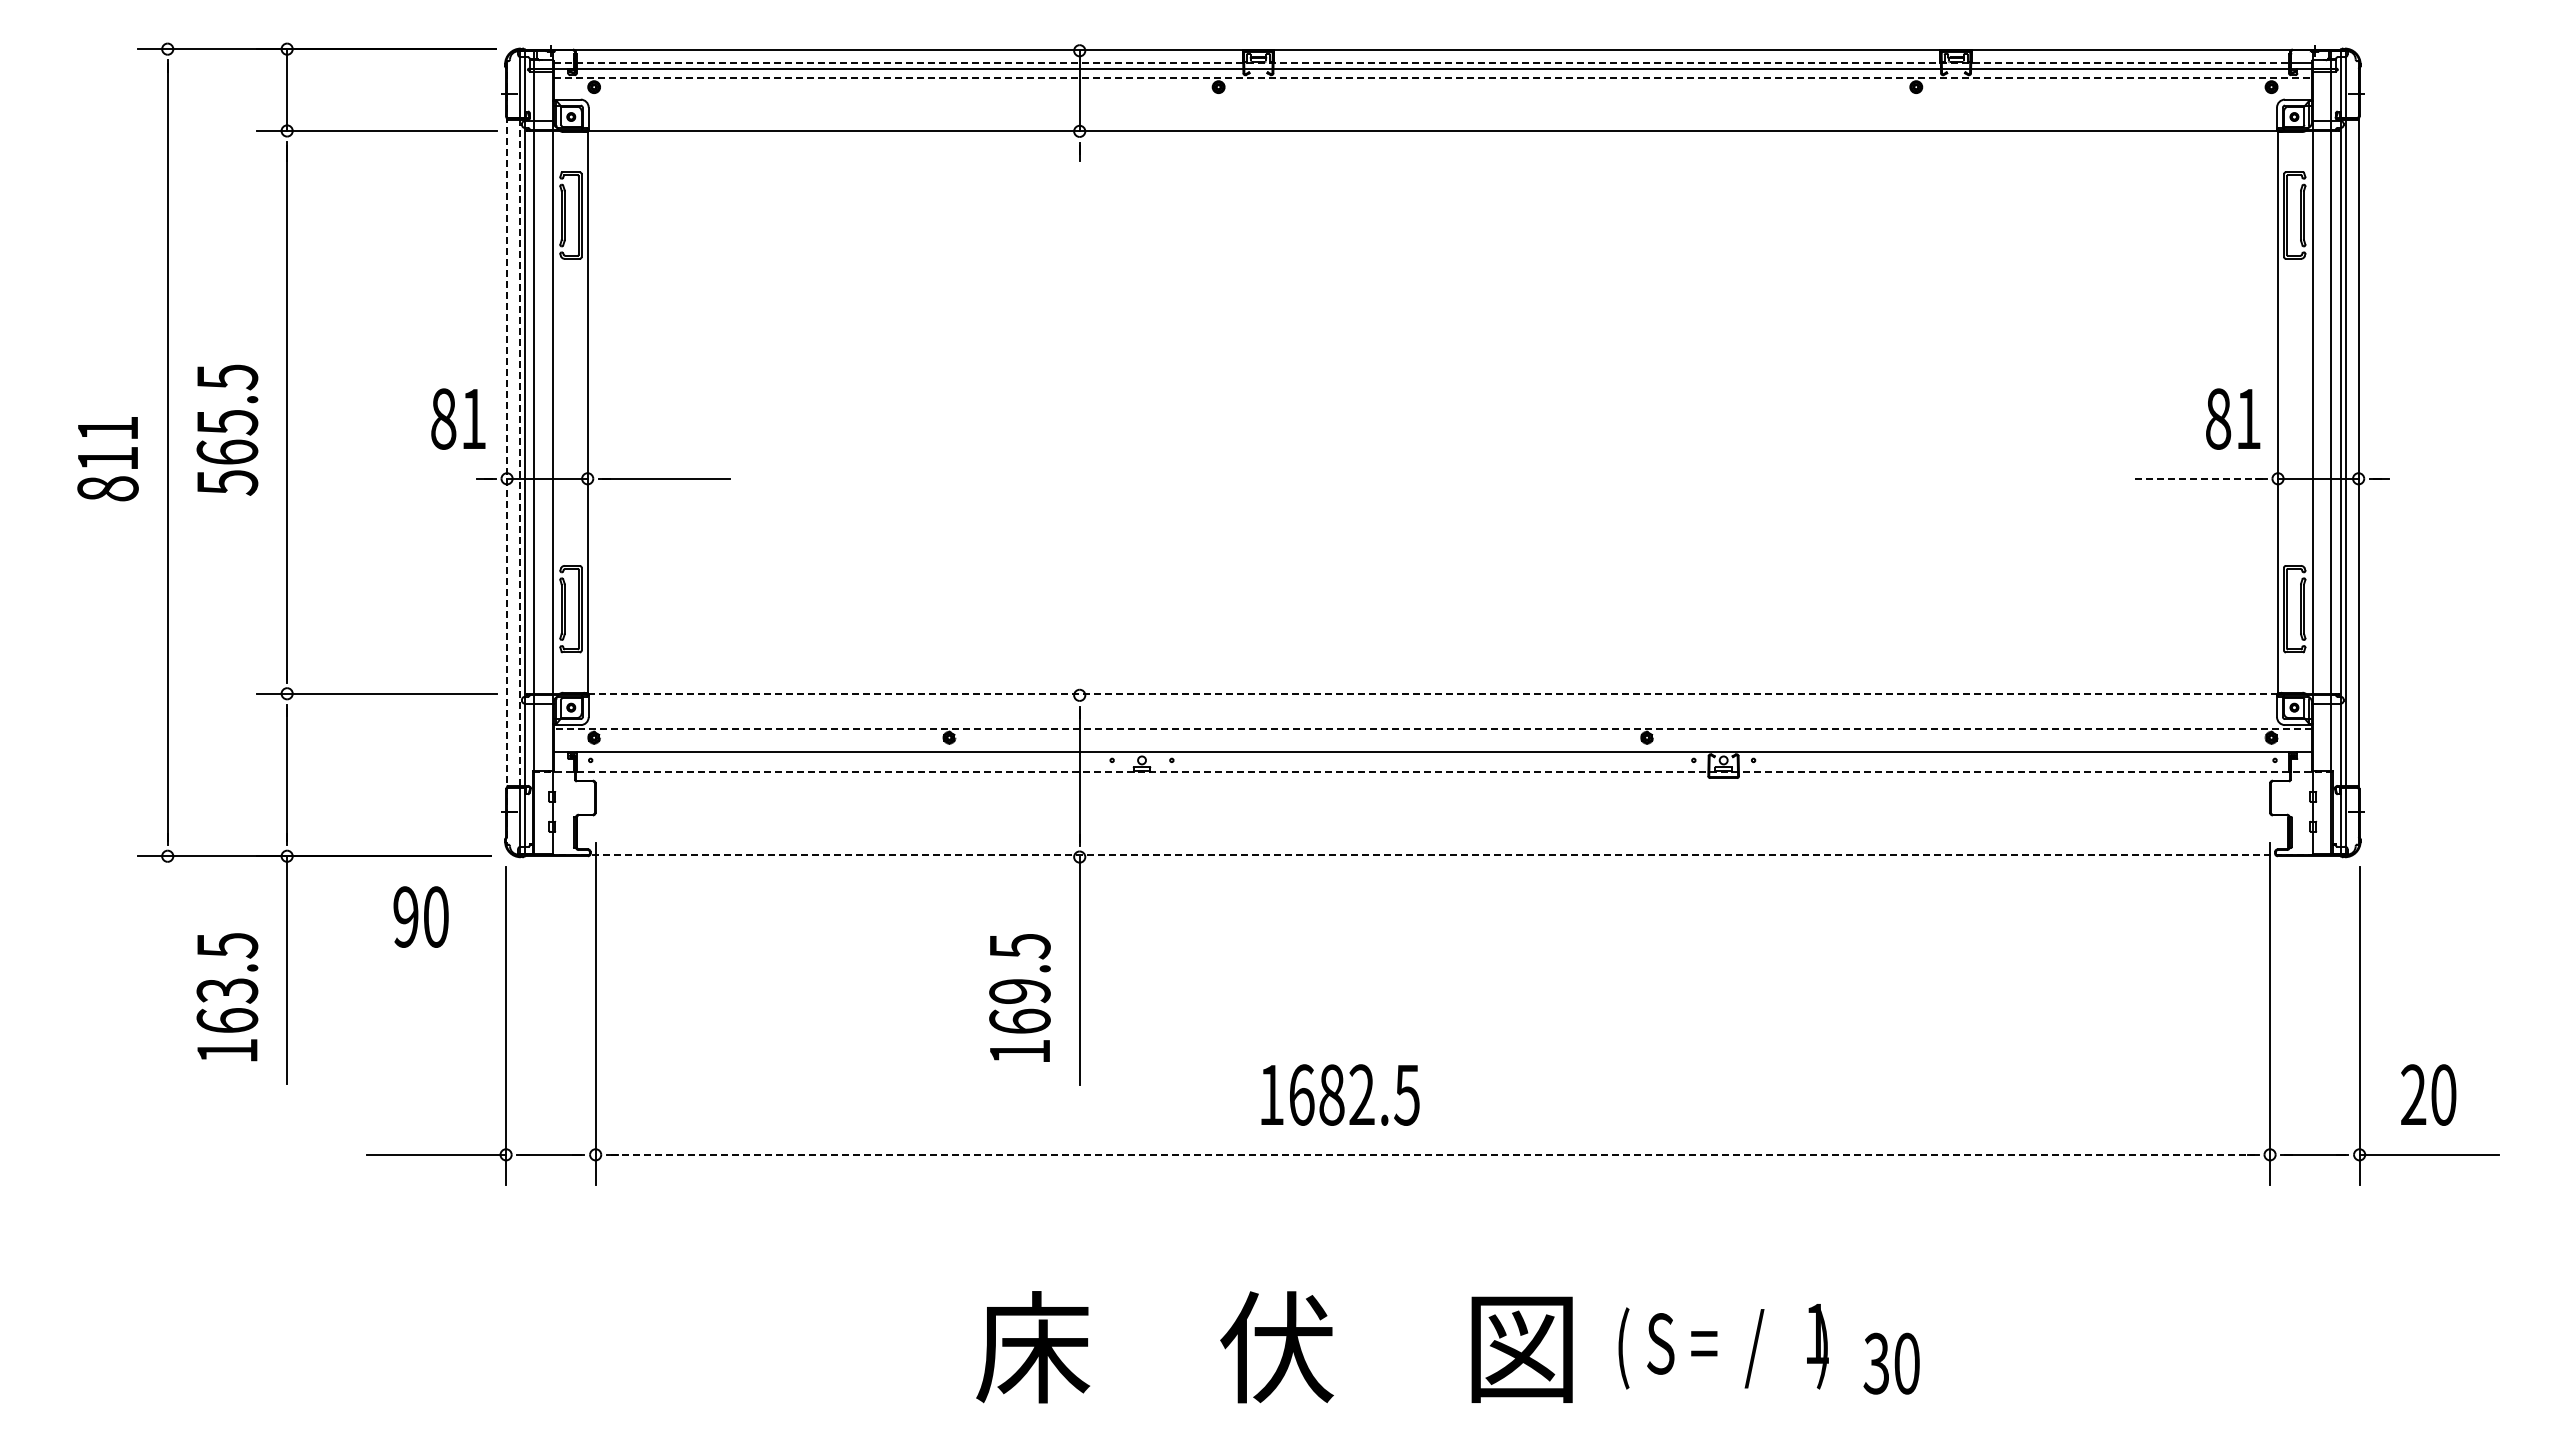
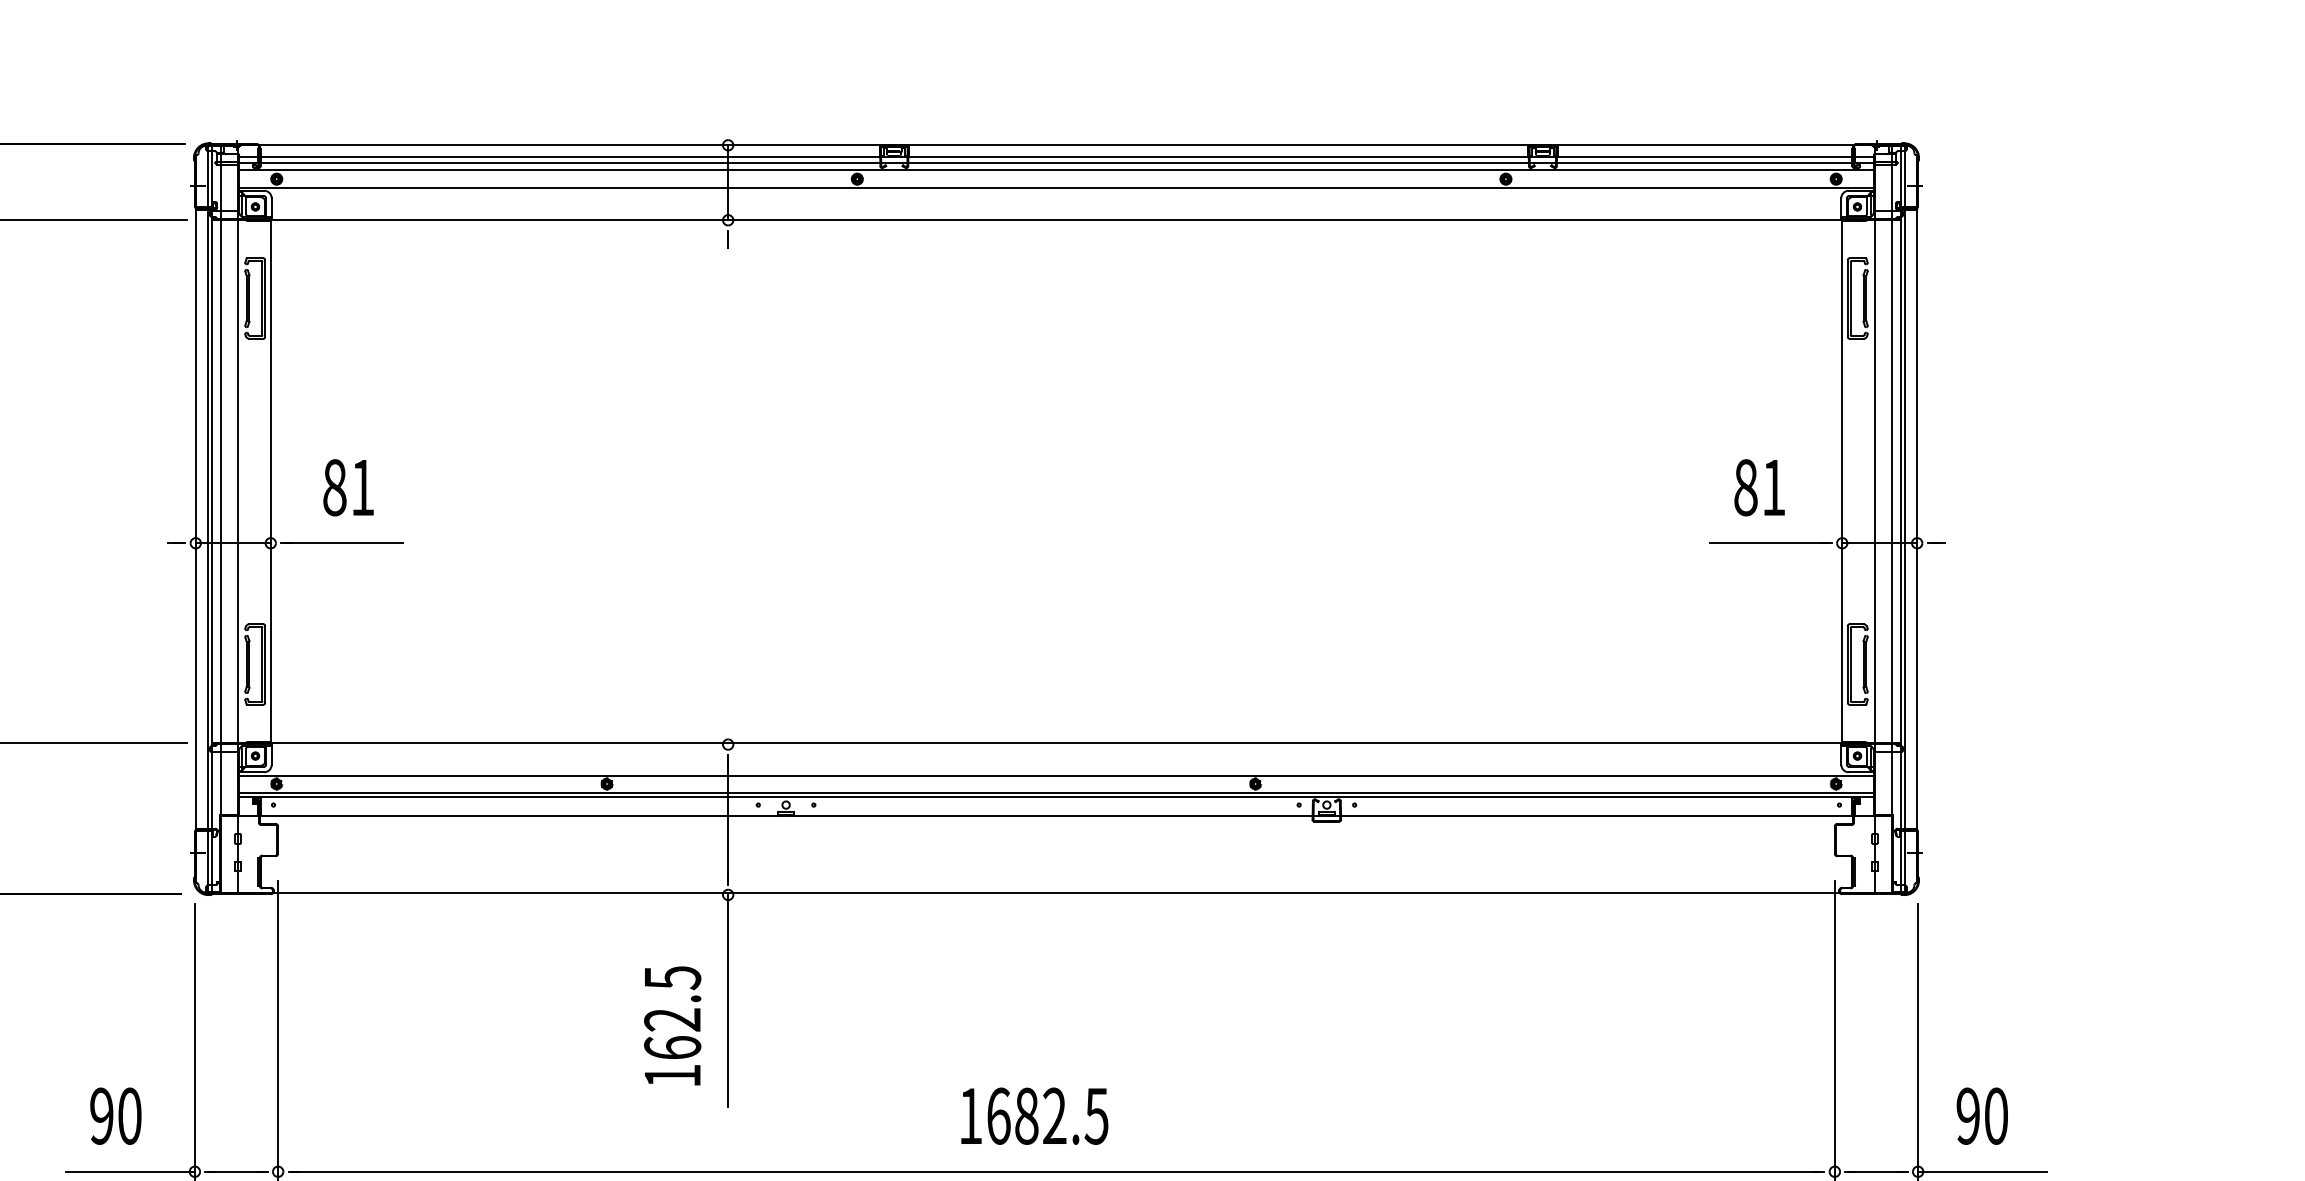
line: (1421, 63) -> (1045, 157), dashed -> solid
line: (1432, 77) -> (1056, 170), dashed -> solid
line: (1432, 96) -> (1056, 187), added
text: (458, 418) -> (348, 487), moved
text: (2233, 418) -> (1759, 487), moved
line: (507, 452) -> (196, 518), dashed -> solid
line: (520, 452) -> (208, 518), dashed -> solid
line: (2199, 478) -> (1769, 542), dashed -> solid
line: (1432, 693) -> (1056, 742), dashed -> solid
line: (1432, 728) -> (1056, 775), dashed -> solid
line: (1432, 747) -> (1056, 793), added
line: (1432, 771) -> (1056, 815), dashed -> solid
line: (1432, 855) -> (1056, 893), dashed -> solid
text: (420, 916) -> (115, 1115), moved
text: (1019, 991) -> (672, 1019), 169.5 -> 162.5
text: (1340, 1094) -> (1034, 1115), moved
text: (2413, 1094) -> (1968, 1115), 20 -> 90
line: (1433, 1154) -> (1057, 1171), dashed -> solid

